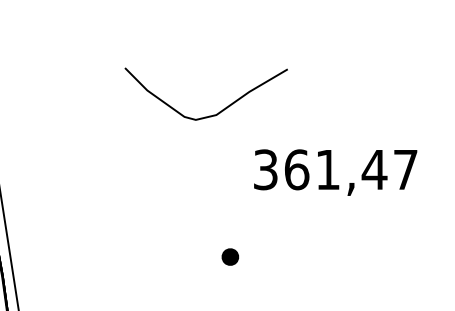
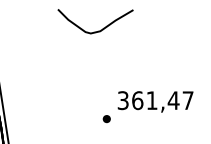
curve: (212, 113) -> (98, 30), moved
text: (335, 171) -> (155, 101), moved

